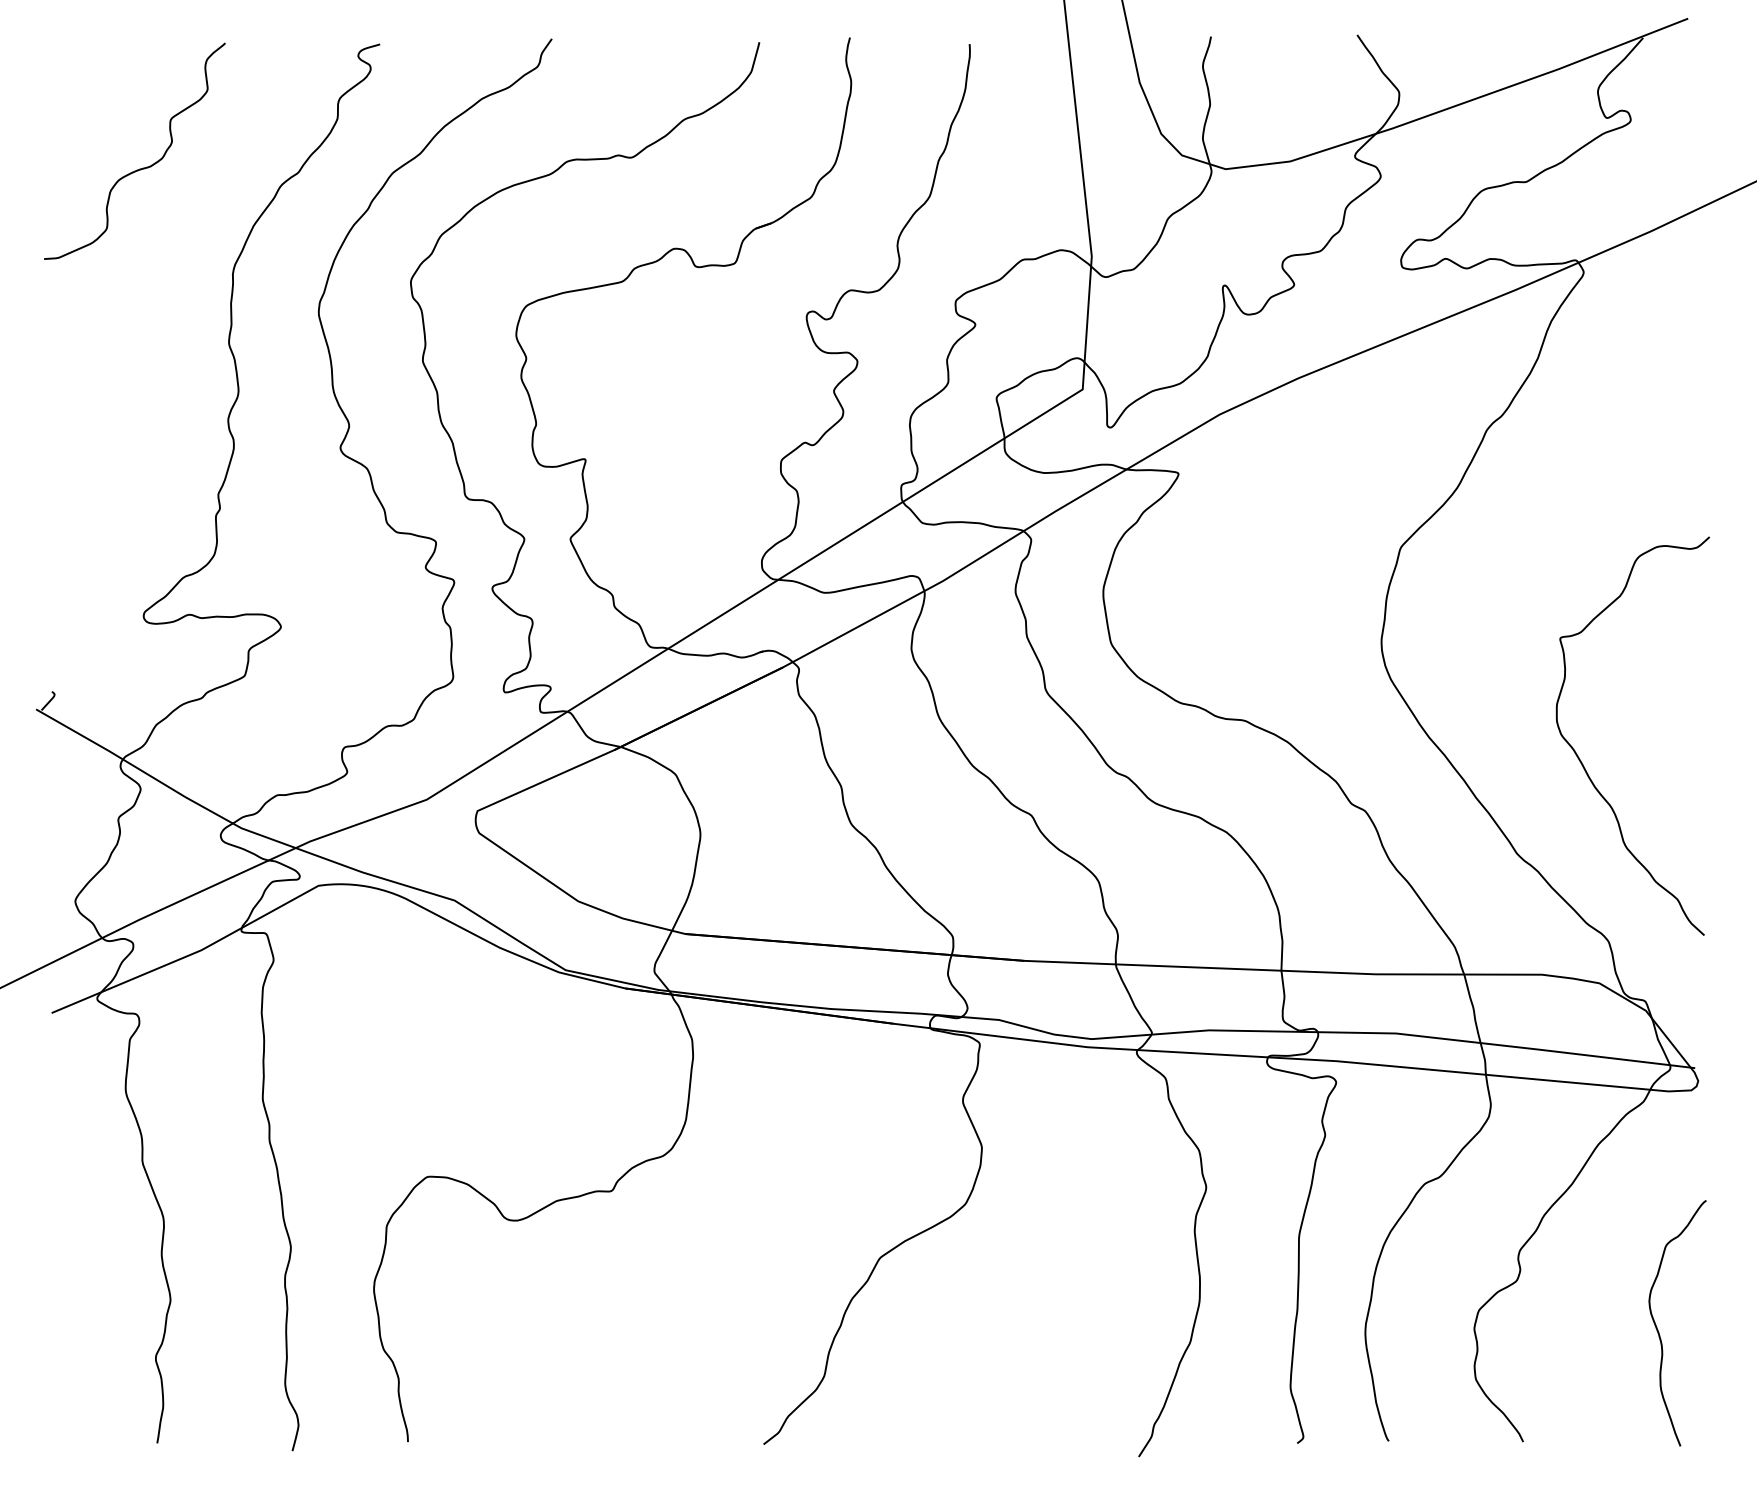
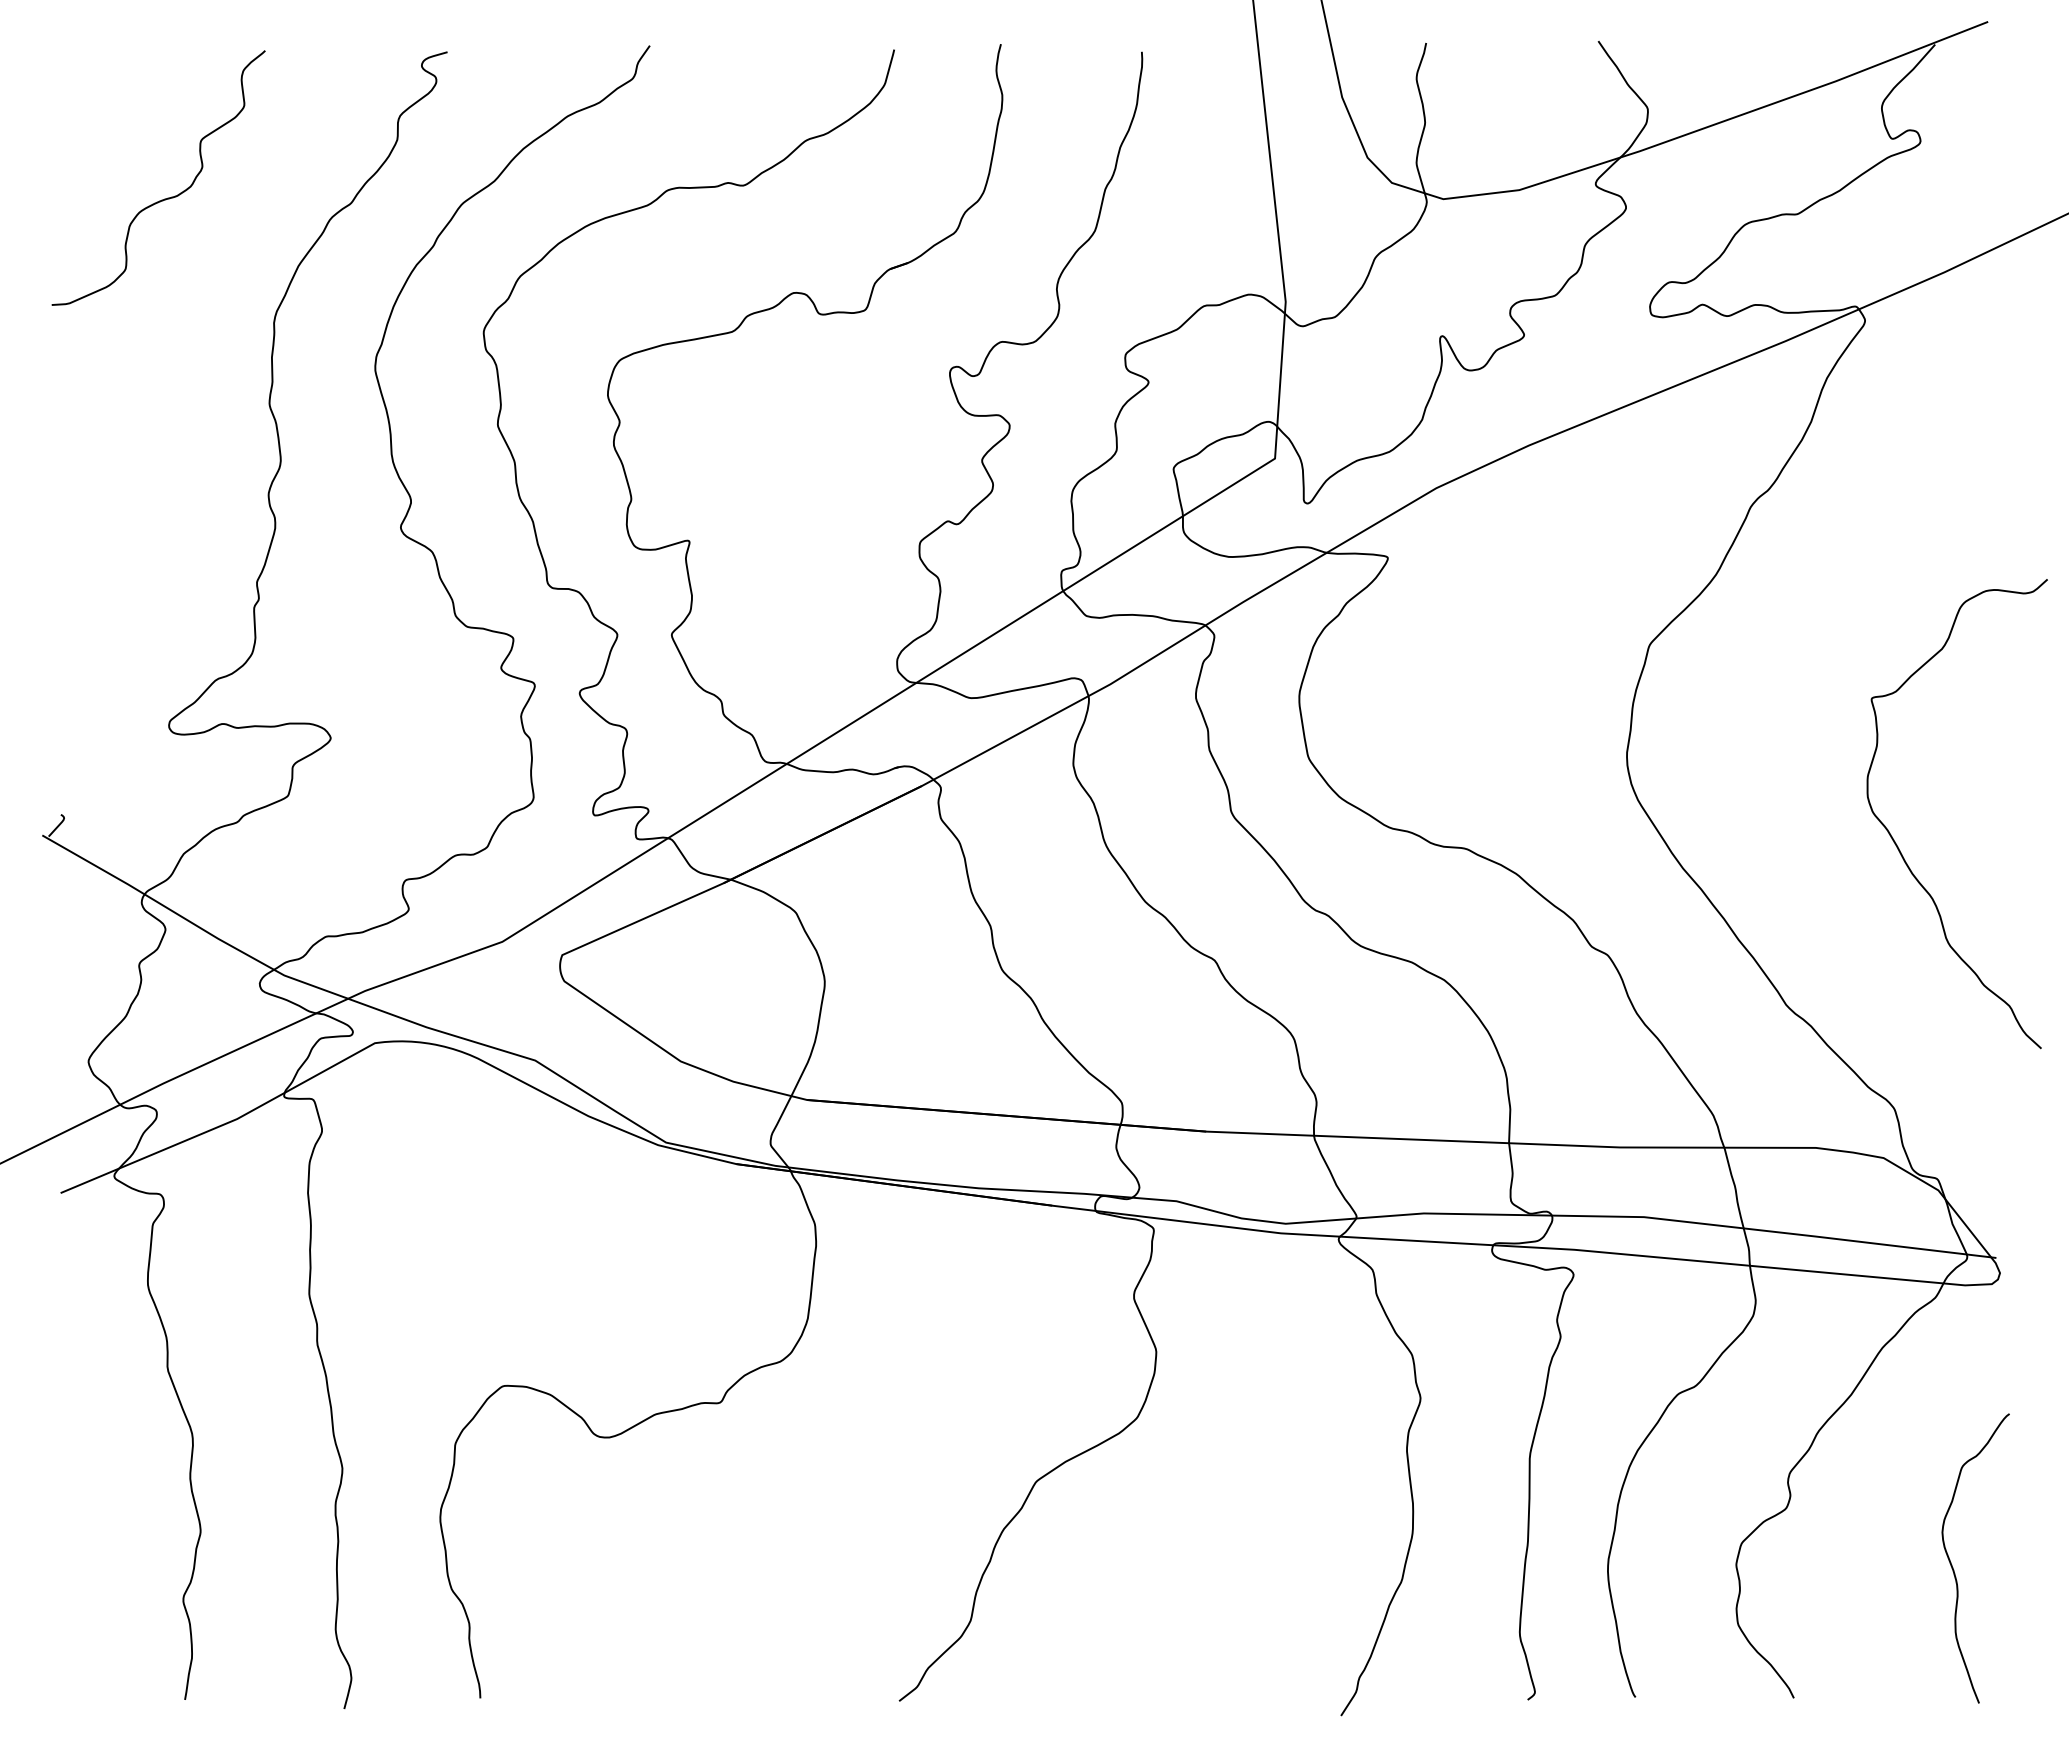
curve: (1581, 760) -> (1896, 842), moved

